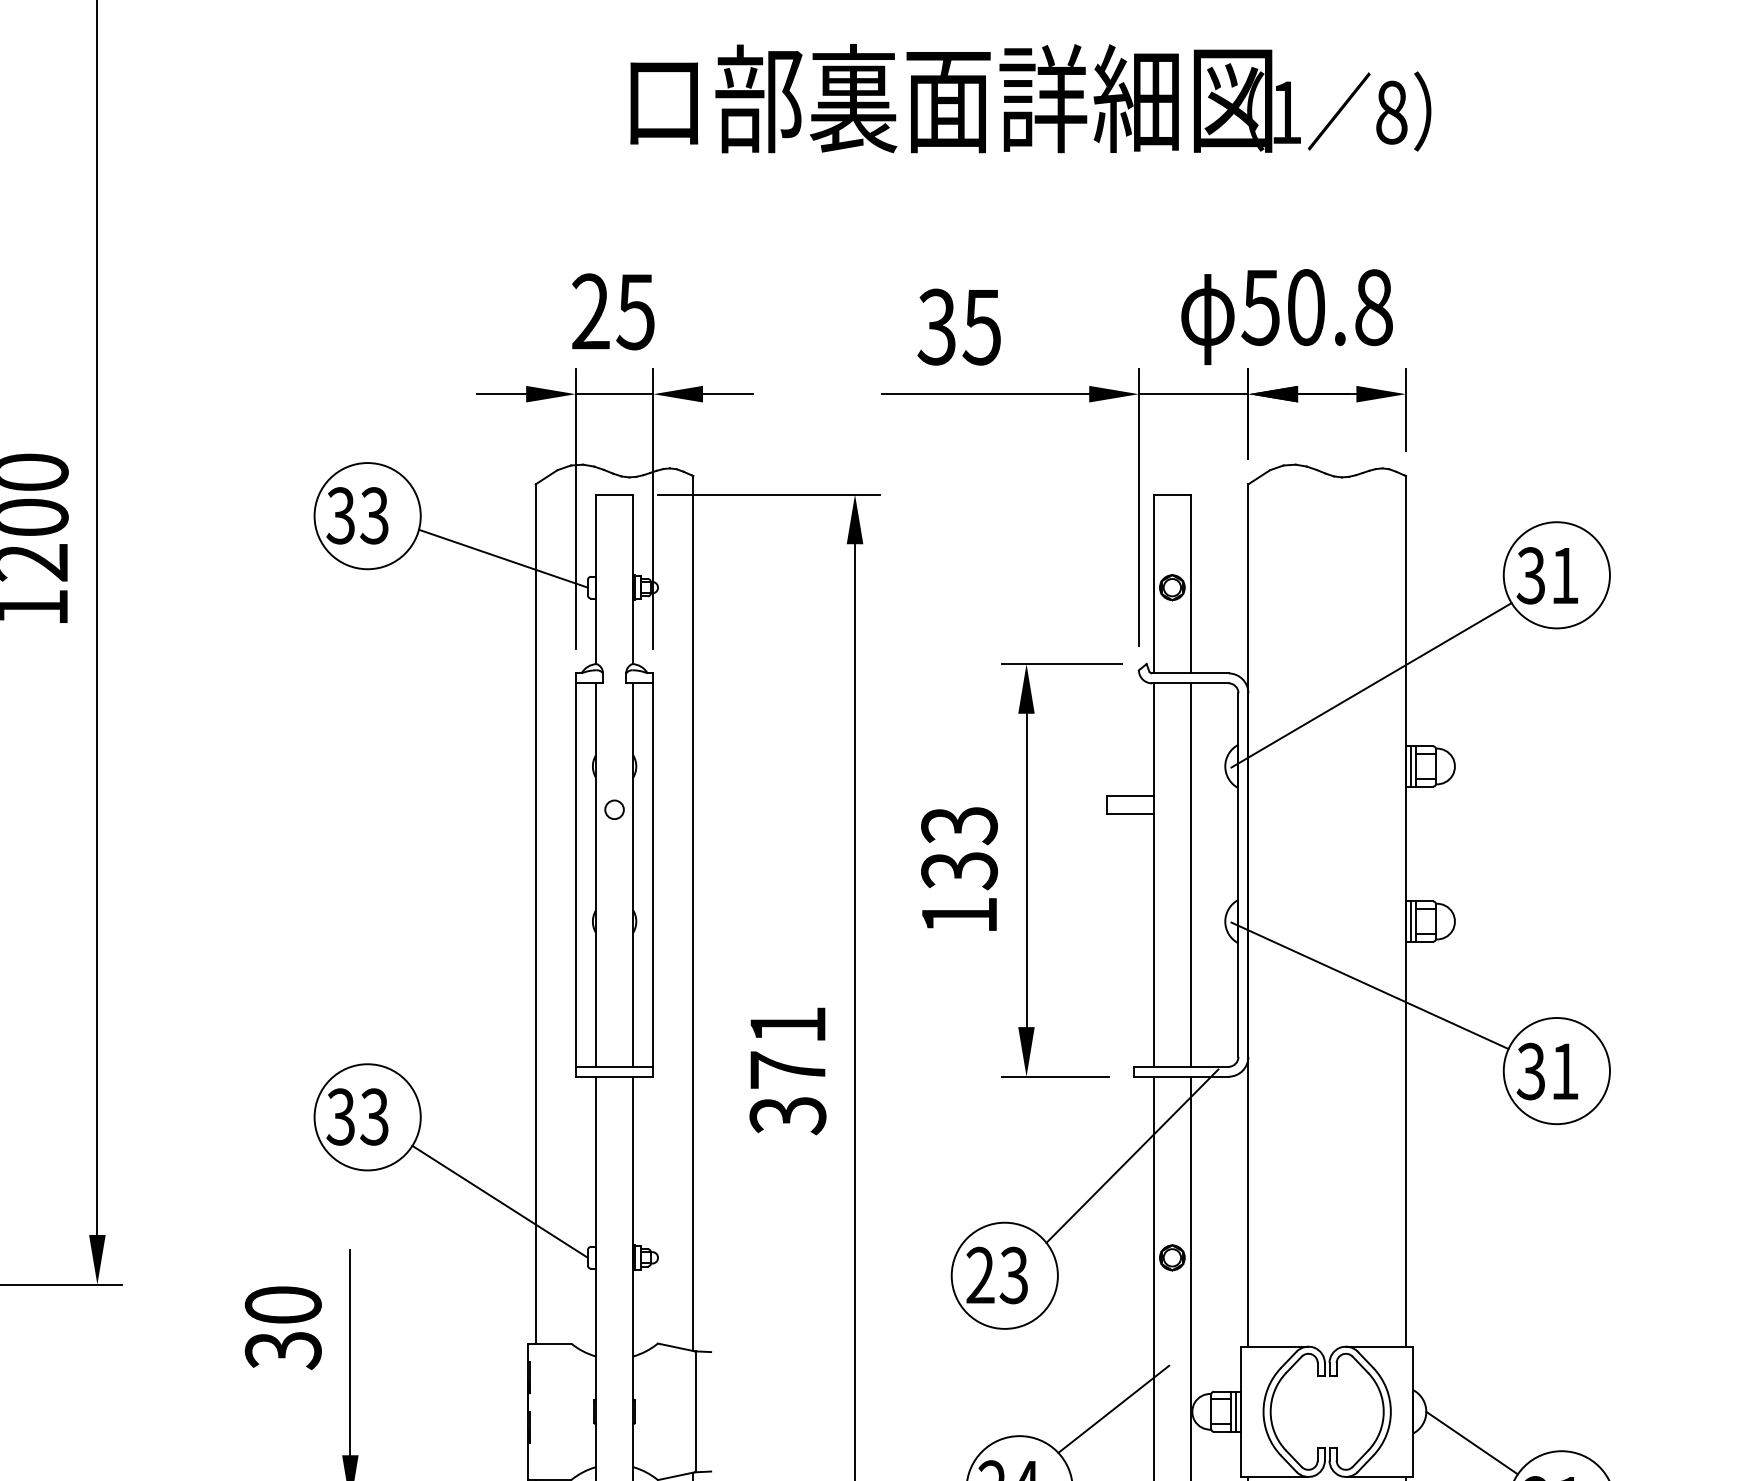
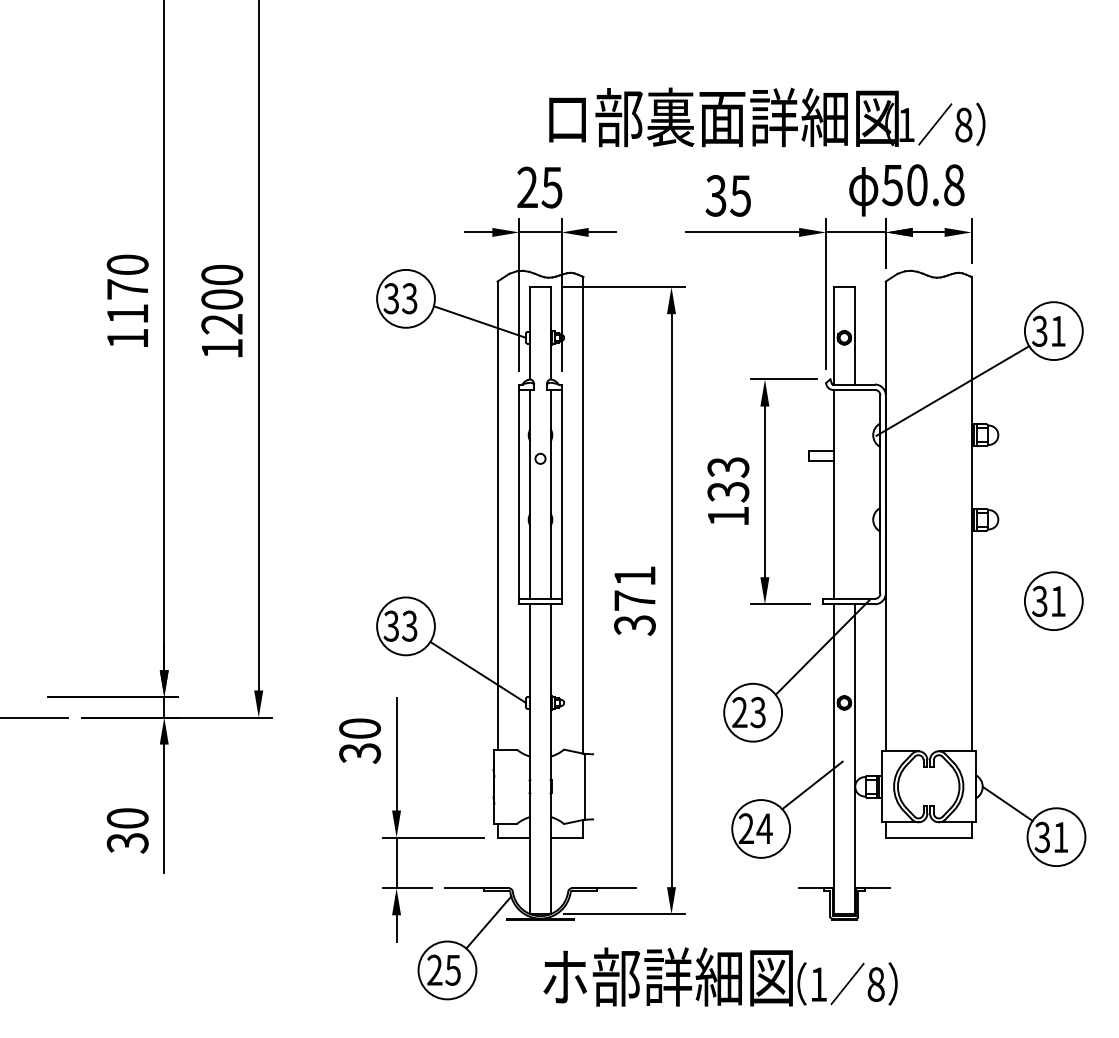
text: (1031, 98) -> (767, 117), moved
line: (1190, 873) -> (854, 493), removed
line: (1368, 985) -> (951, 554), removed

